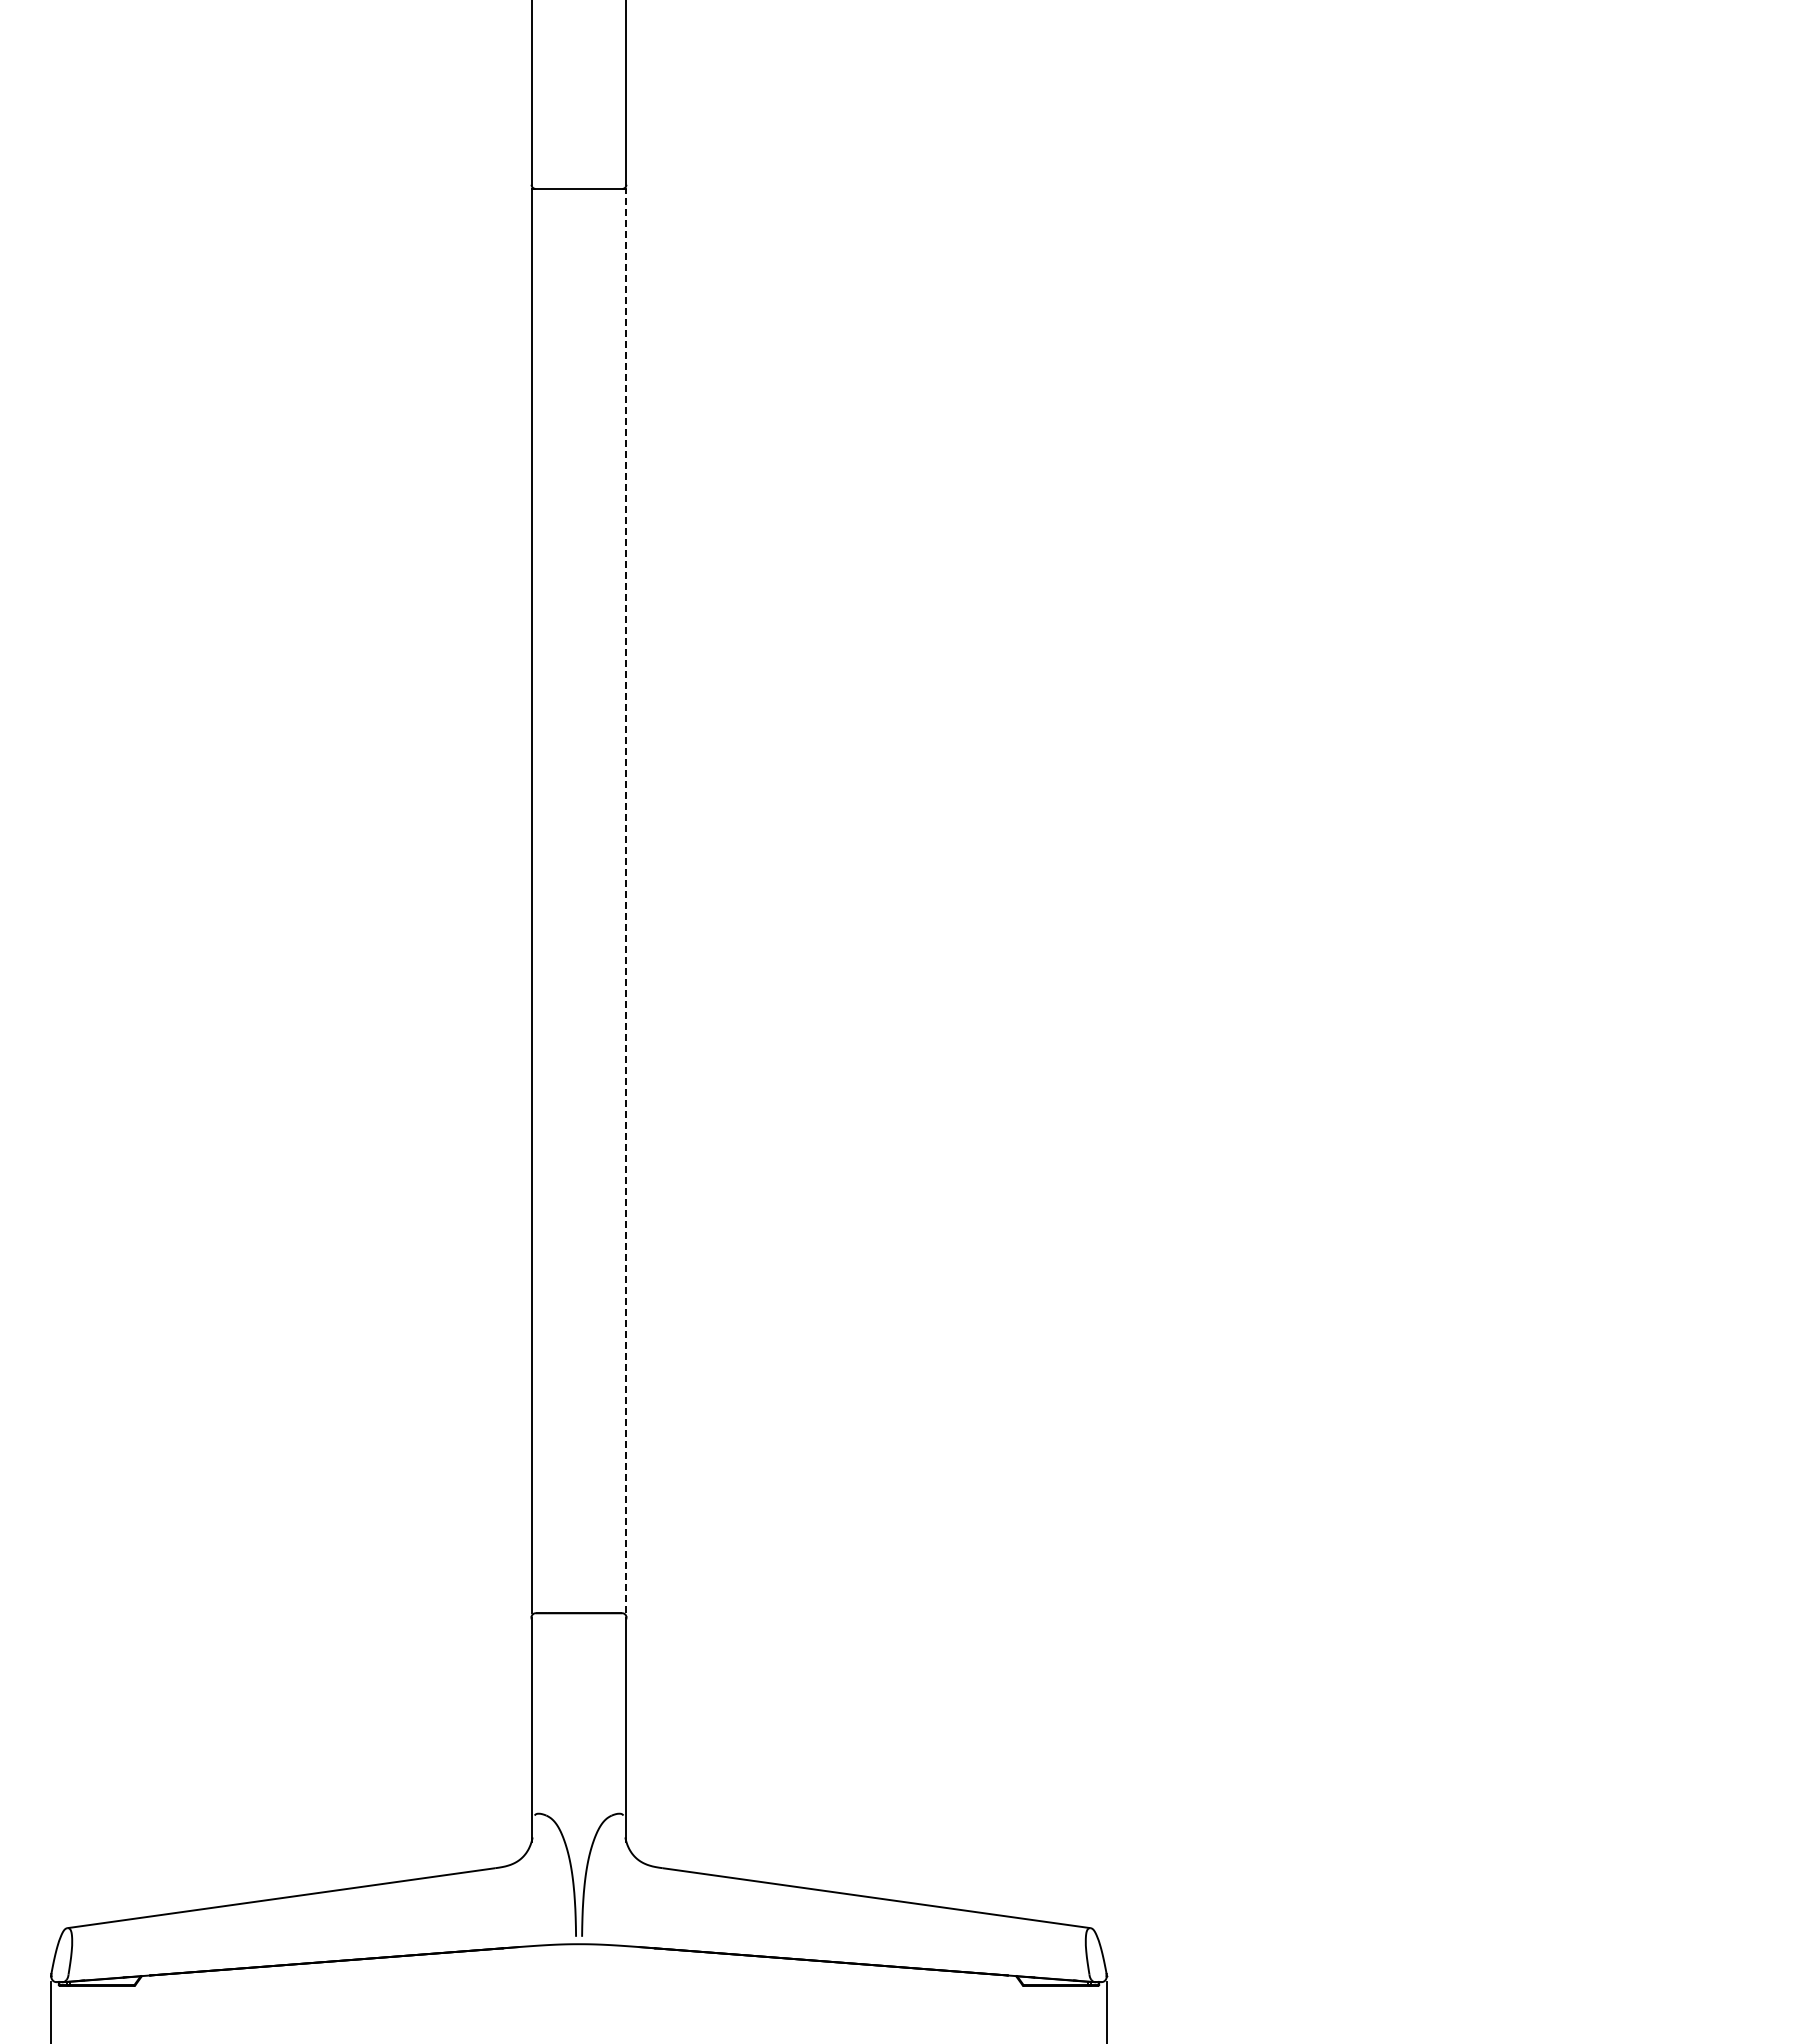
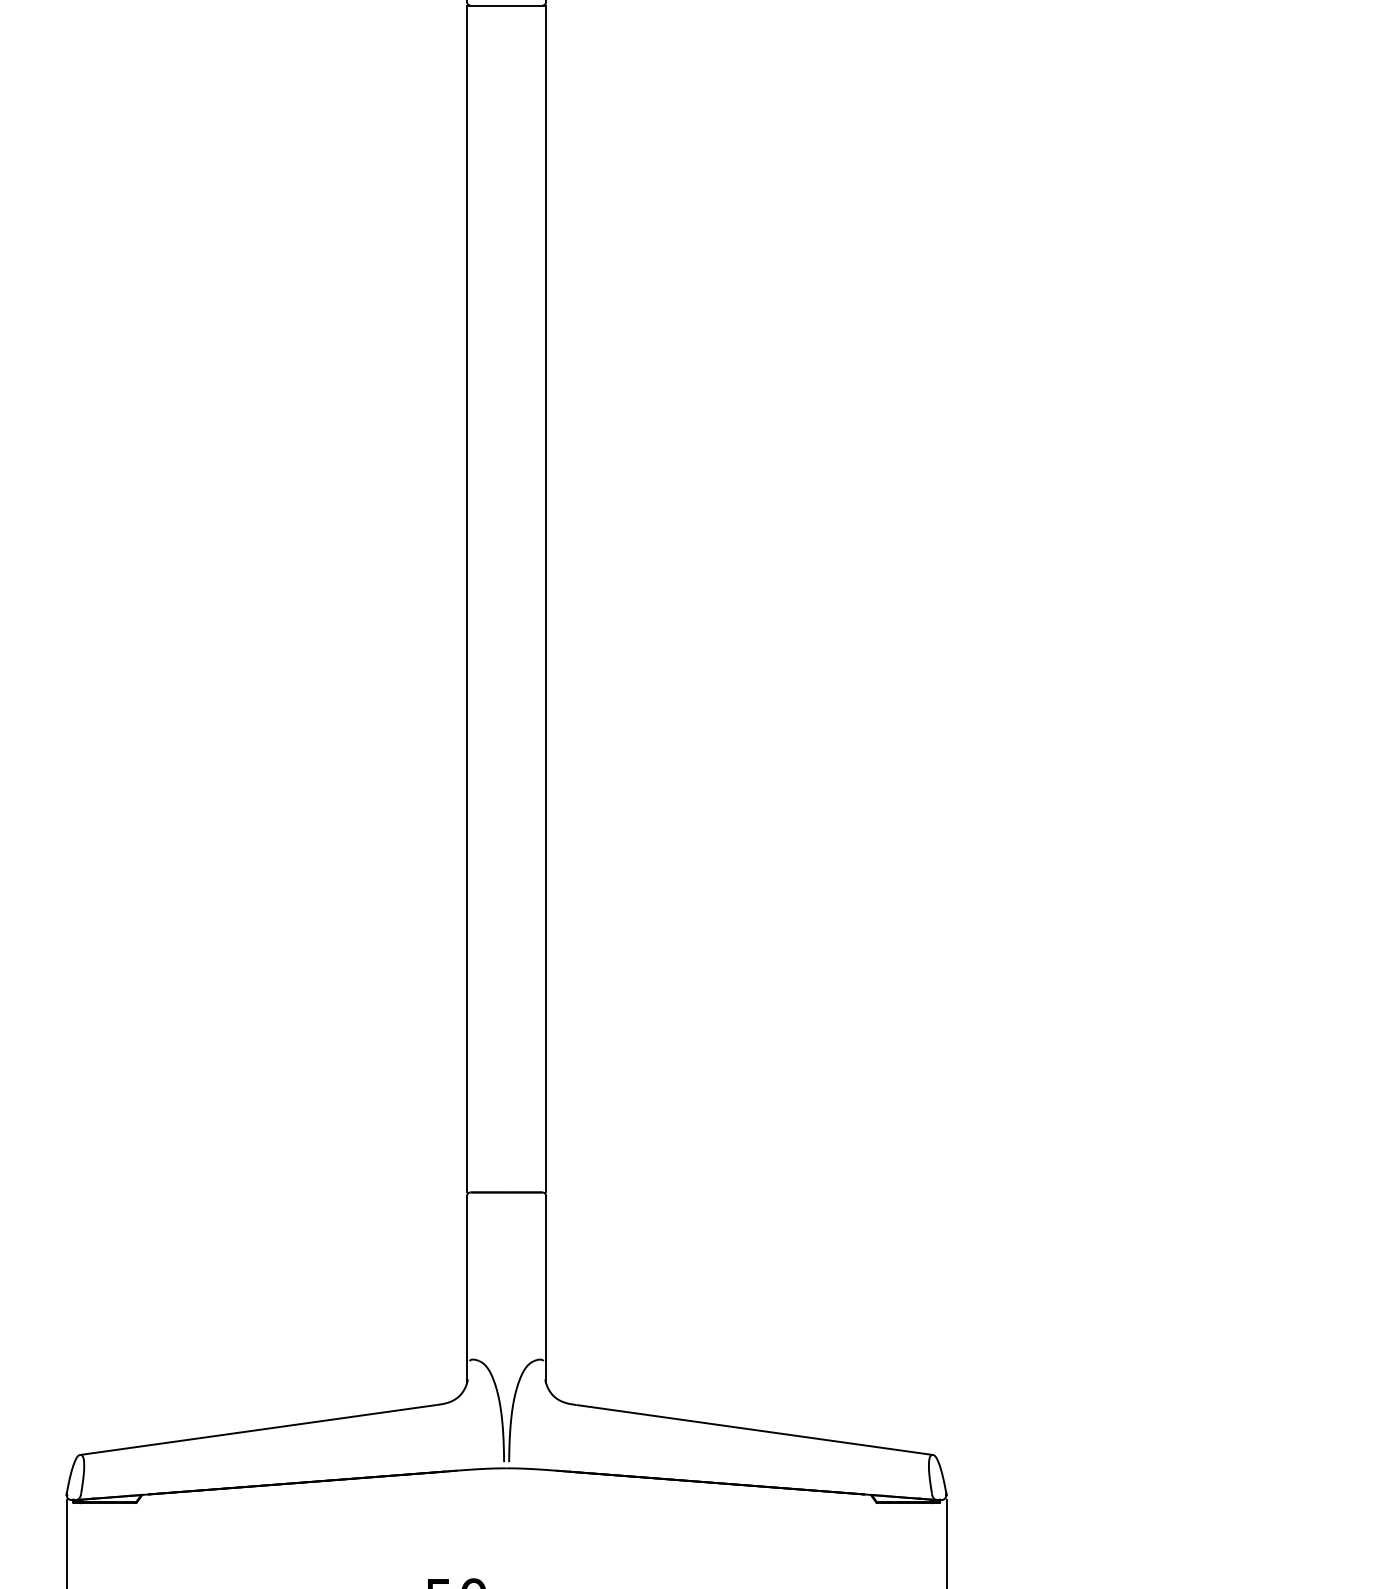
line: (626, 900) -> (546, 598), dashed -> solid

